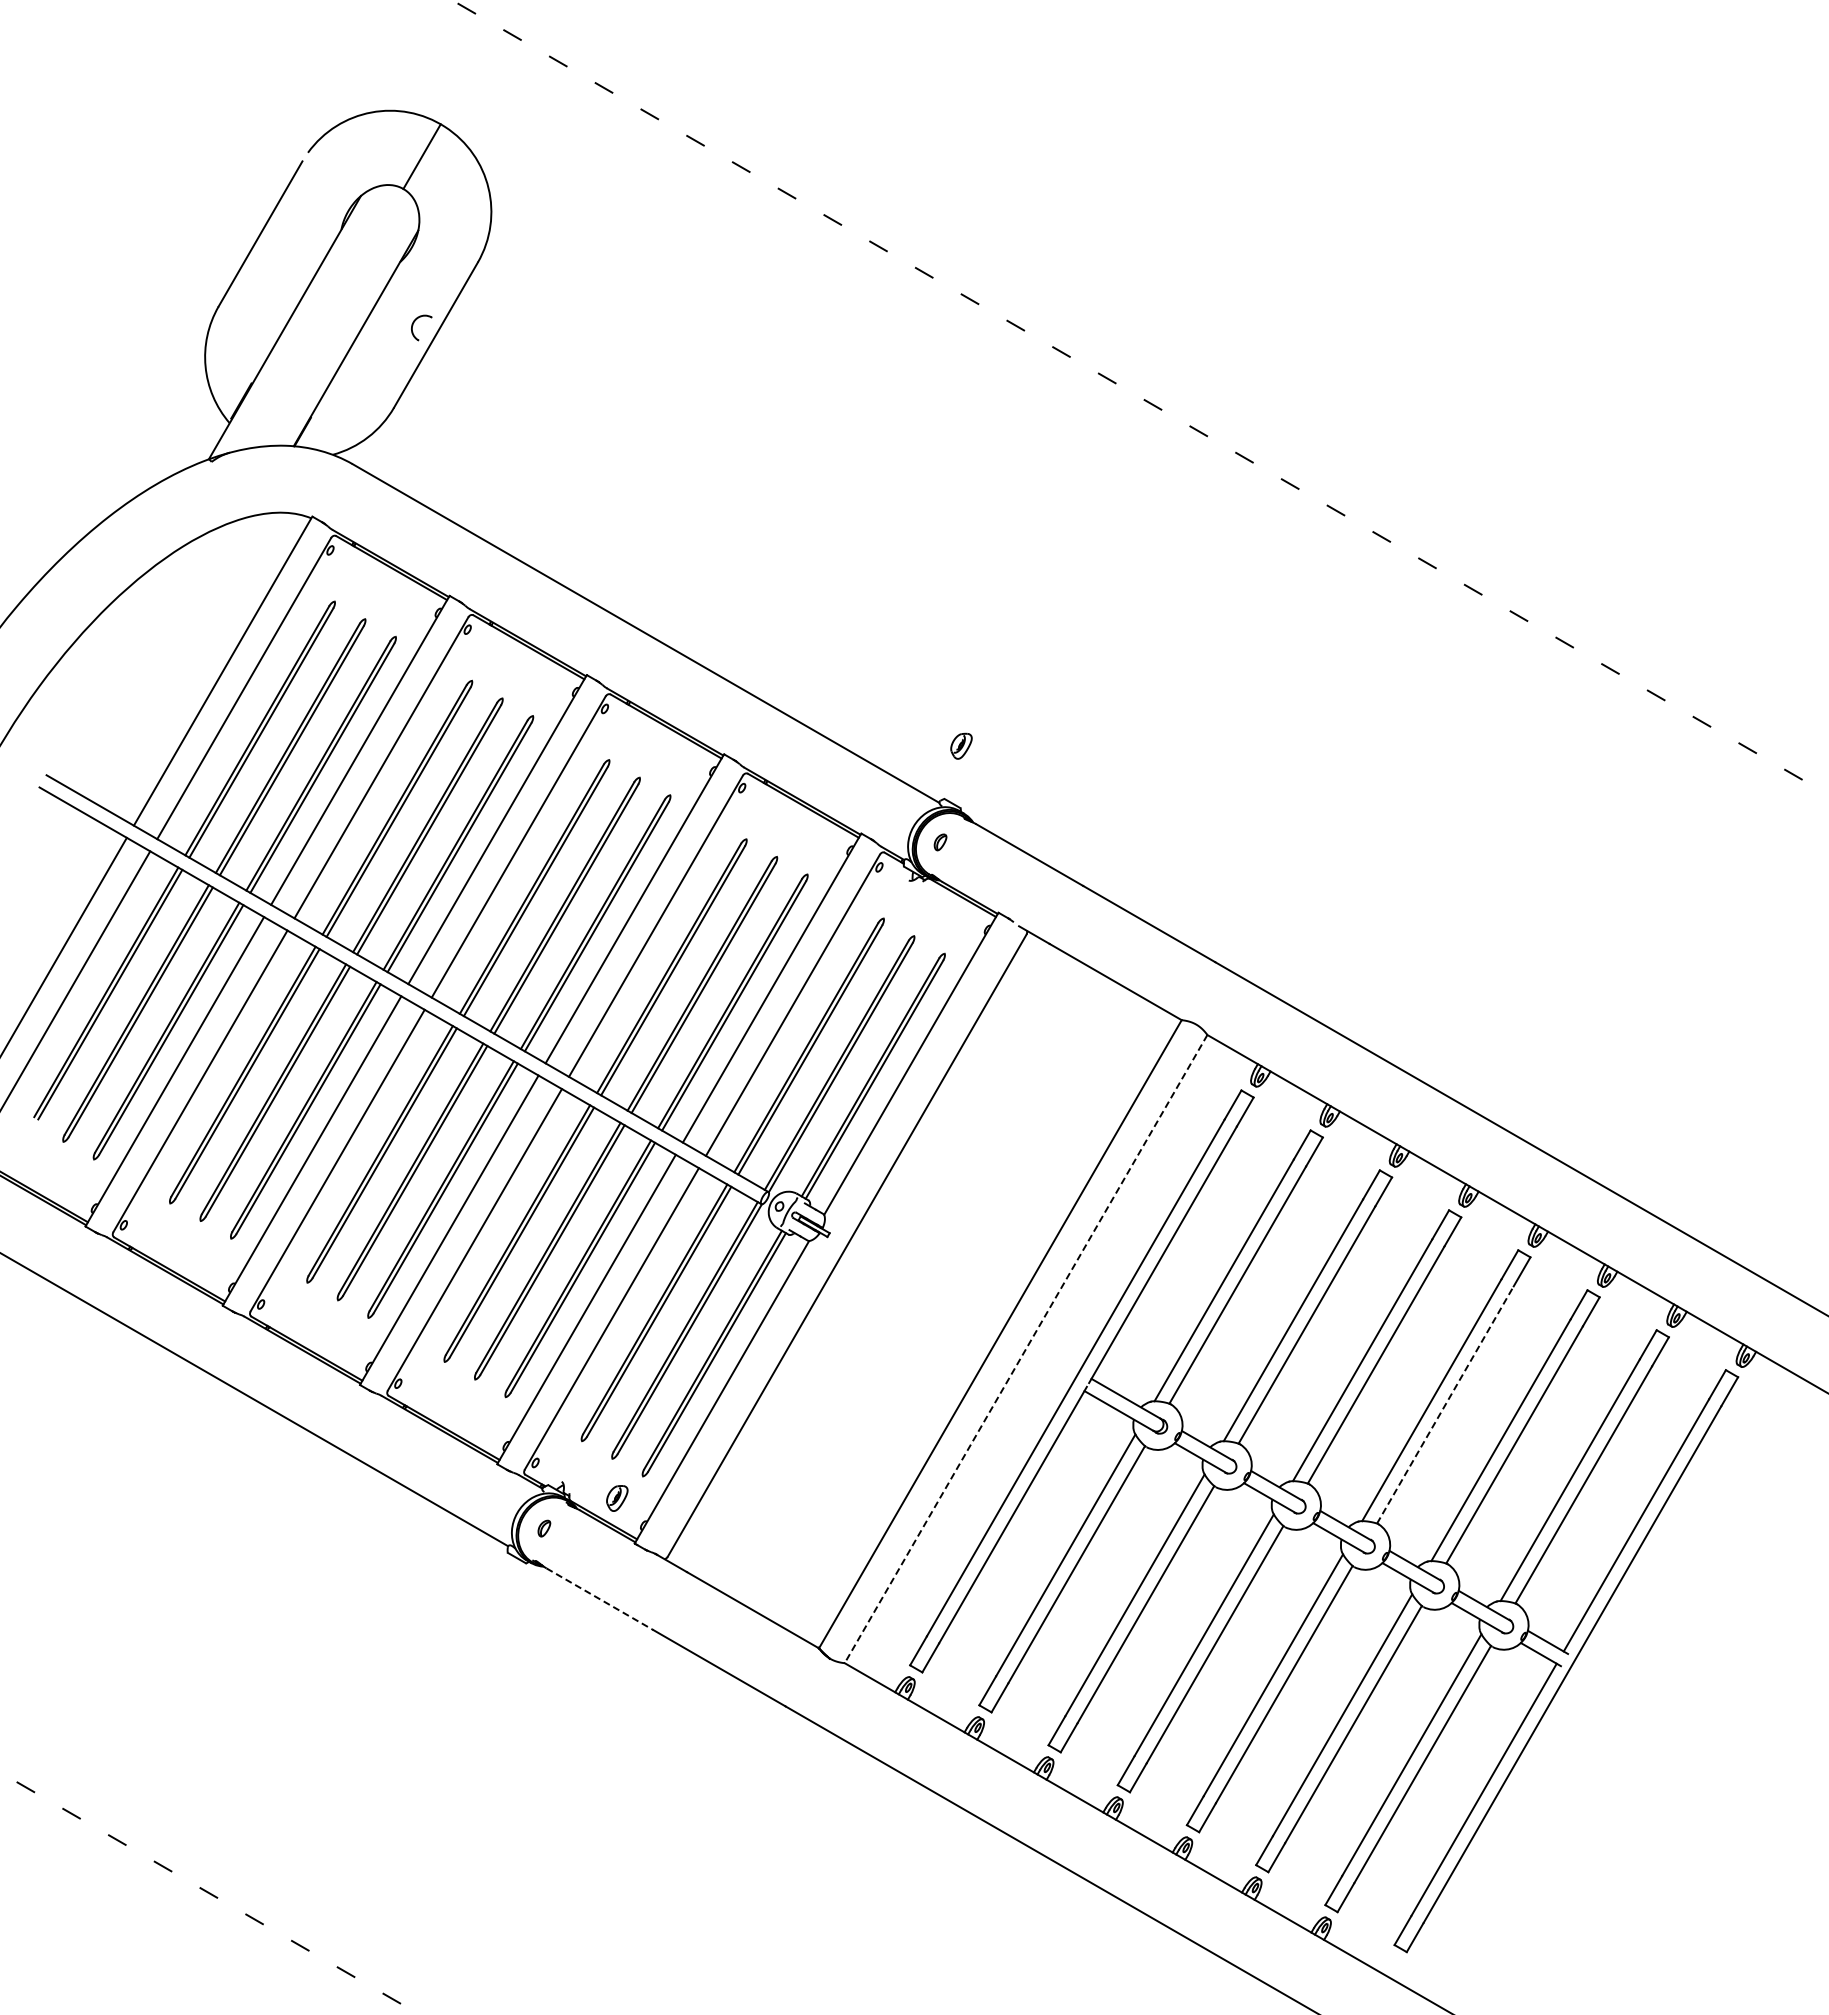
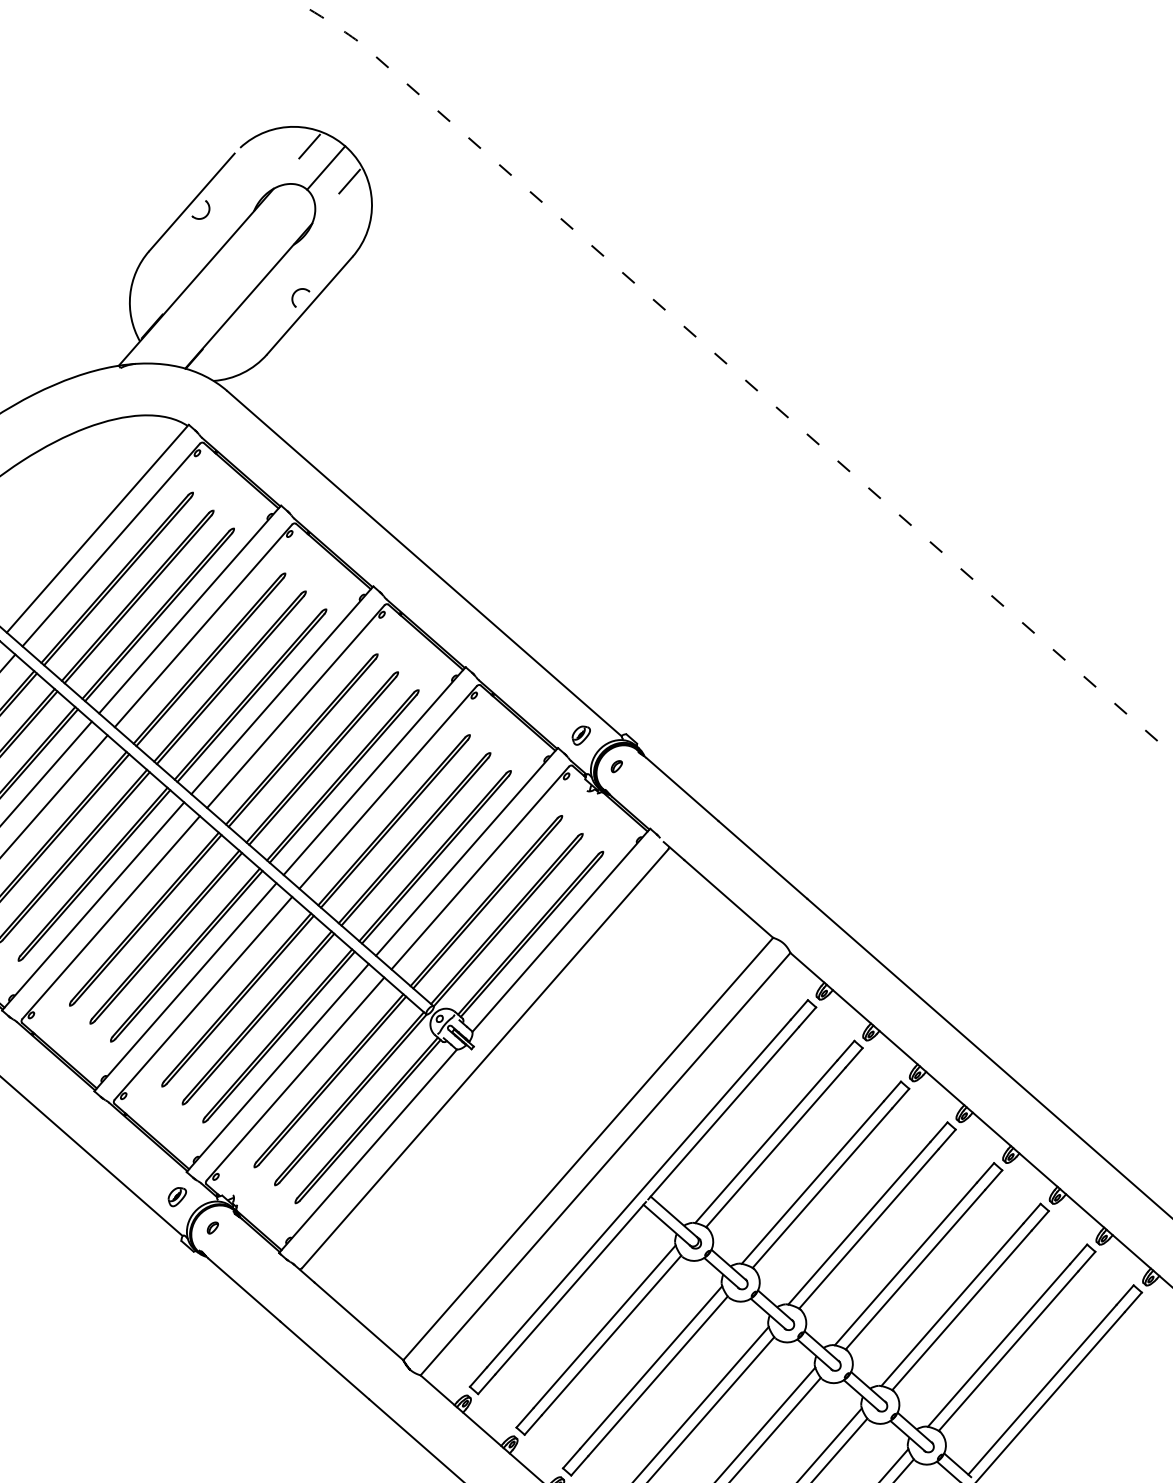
line: (395, 133) -> (309, 146), added
line: (455, 167) -> (349, 181), added
part: (283, 240) -> (208, 210), added
part: (961, 745) -> (581, 735), moved
line: (1026, 1349) -> (605, 1164), dashed -> solid
line: (1445, 1404) -> (915, 1269), dashed -> solid
part: (617, 1498) -> (177, 1197), moved
line: (600, 1599) -> (244, 1290), dashed -> solid

